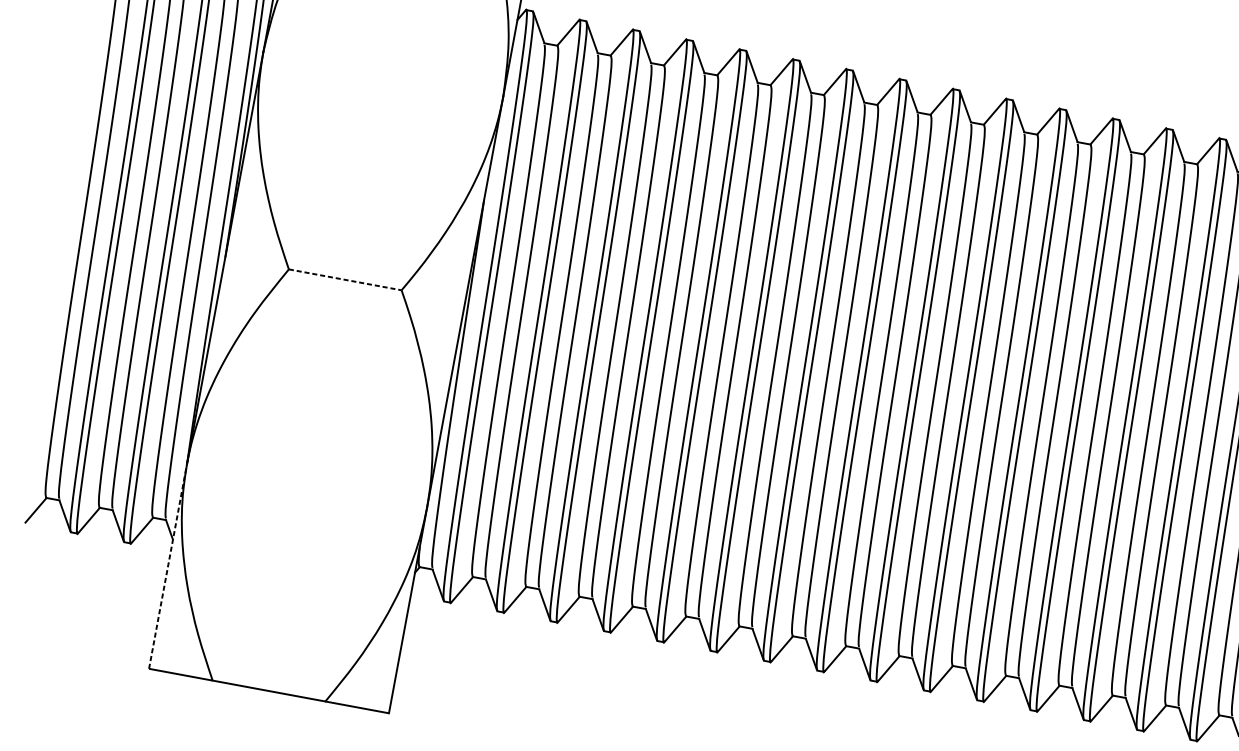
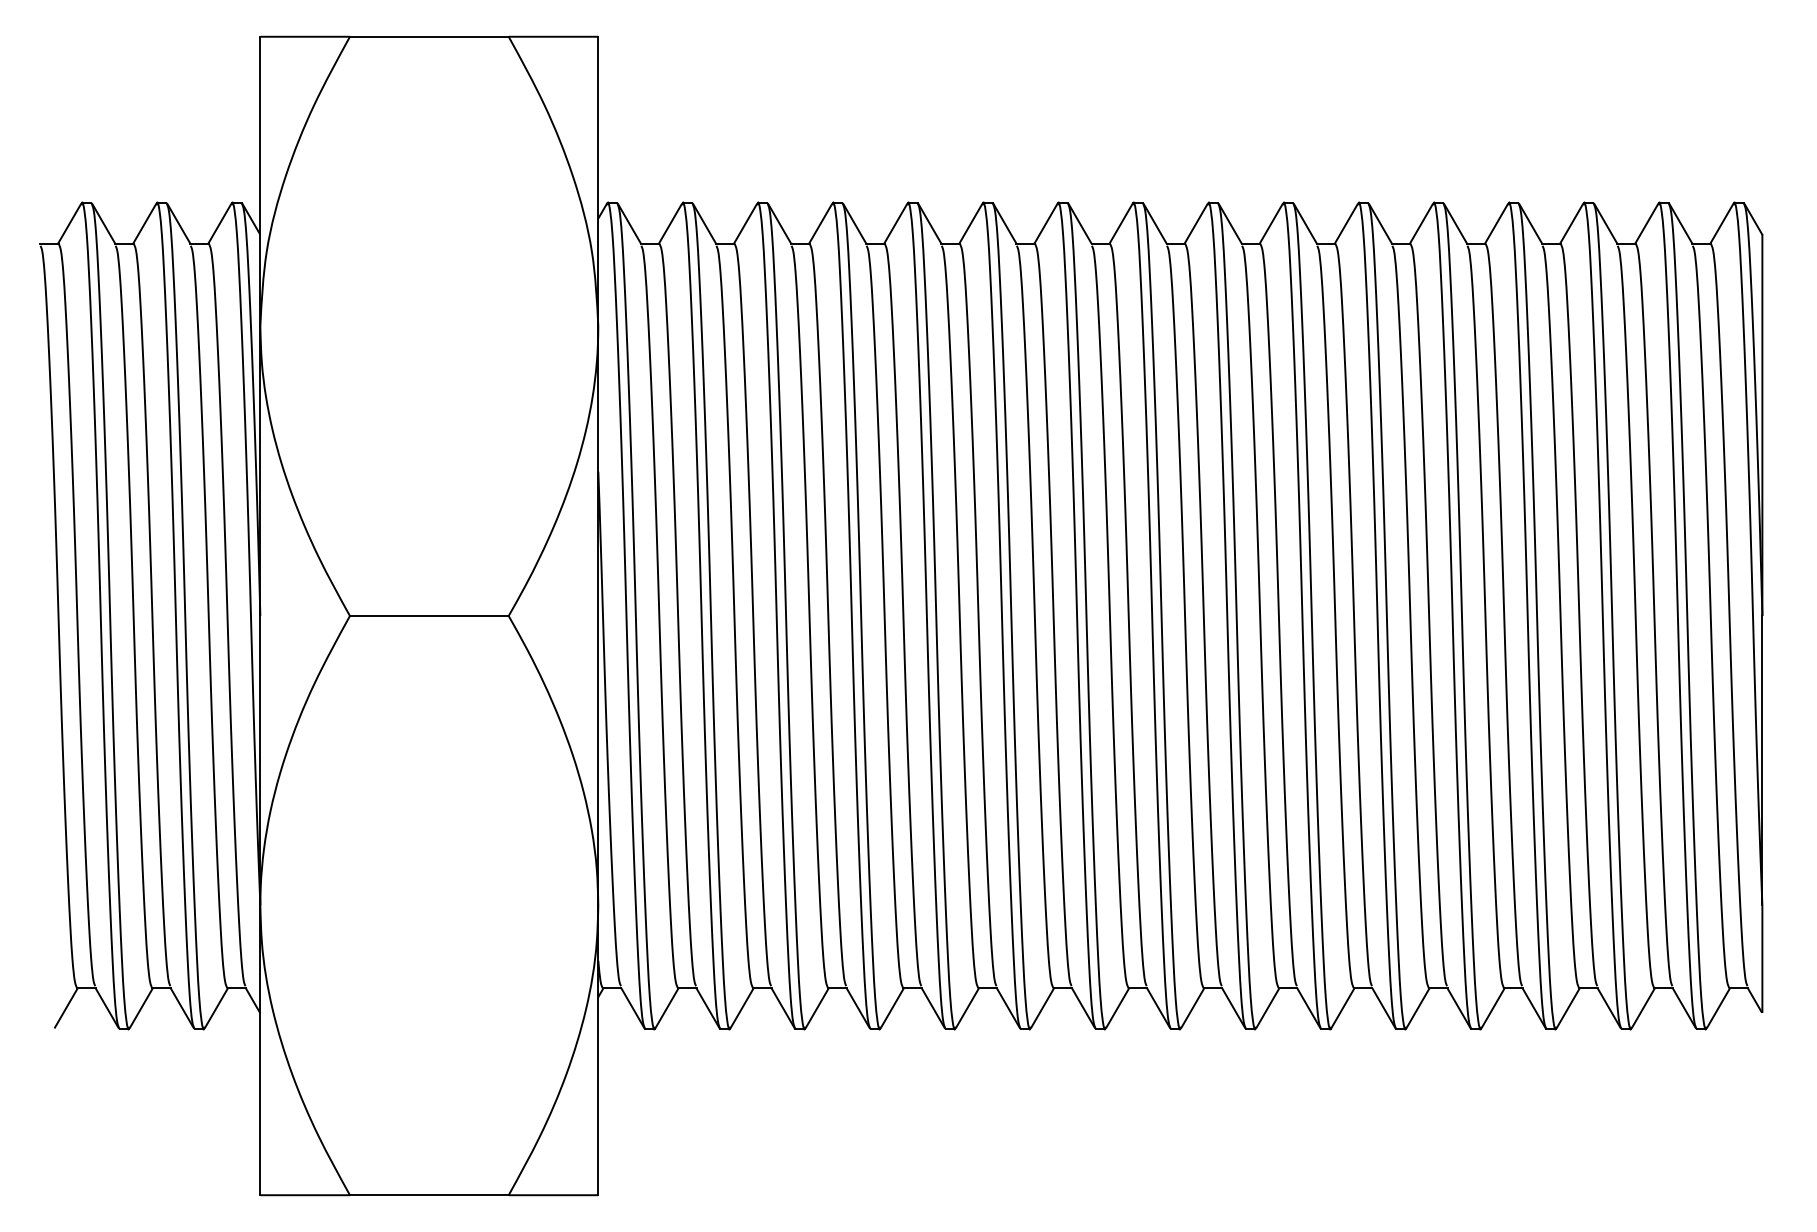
line: (345, 279) -> (429, 615), dashed -> solid
line: (168, 566) -> (260, 1050), dashed -> solid

